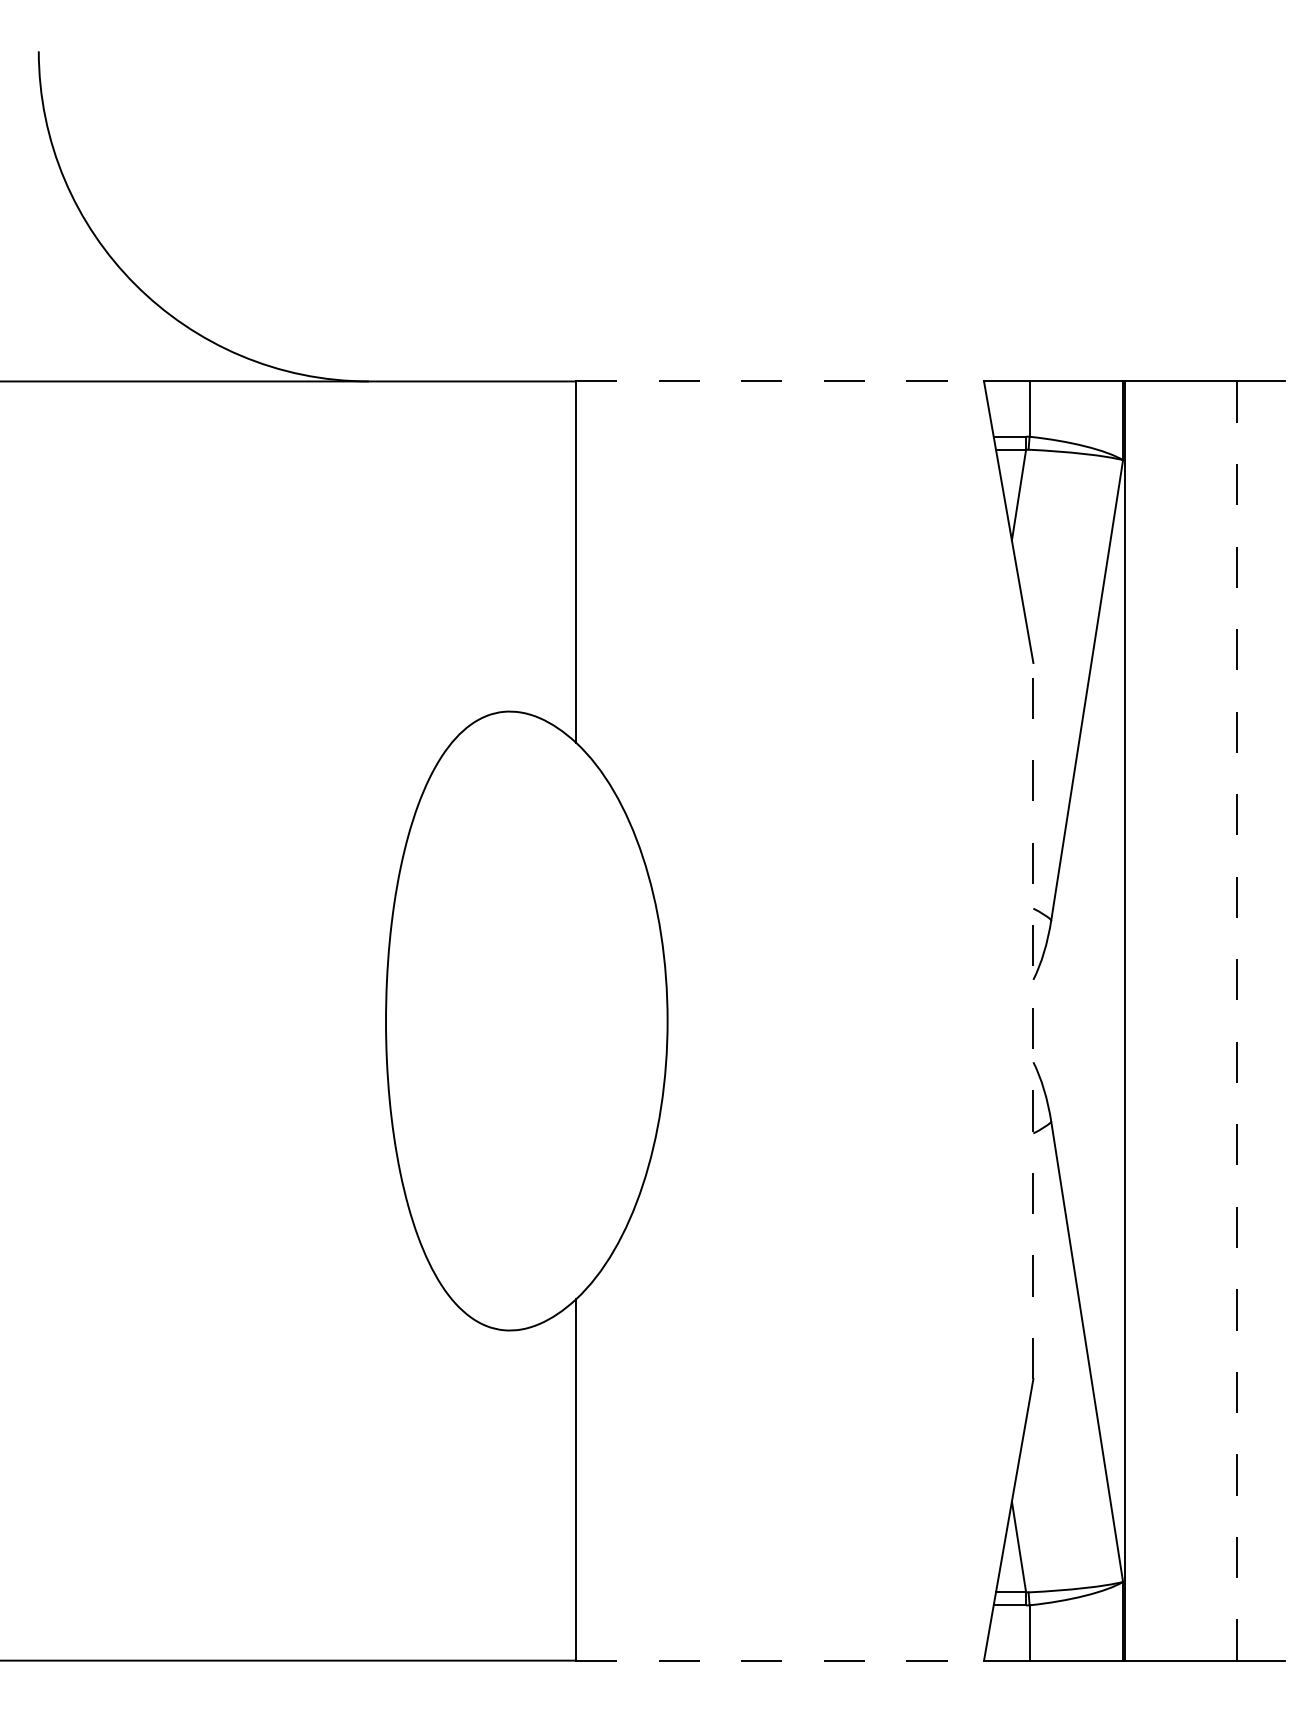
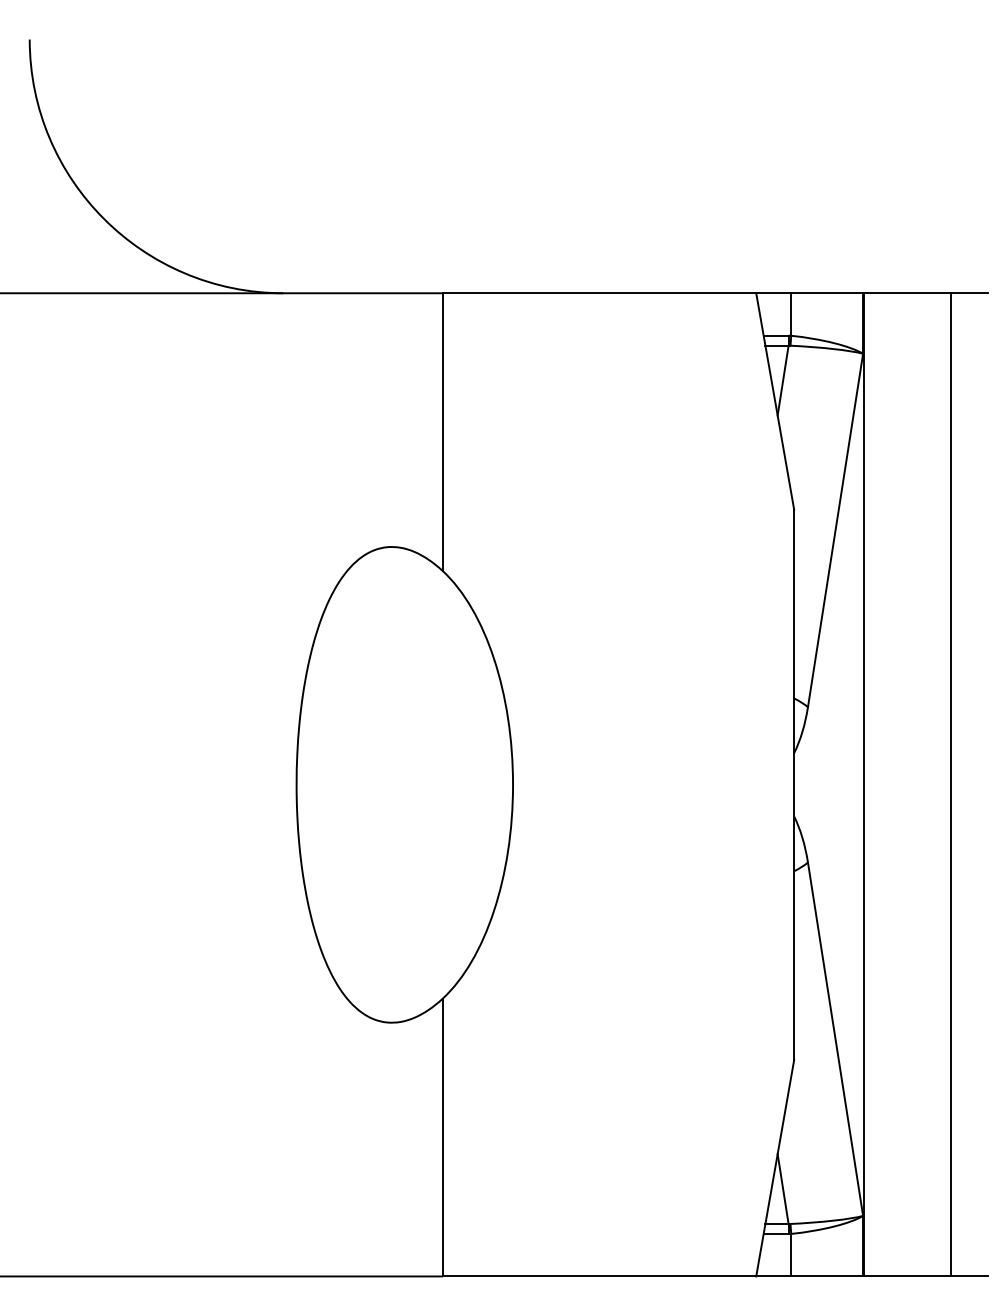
line: (780, 381) -> (599, 293), dashed -> solid
line: (1033, 1020) -> (794, 784), dashed -> solid
line: (1237, 1021) -> (951, 785), dashed -> solid
line: (780, 1660) -> (599, 1276), dashed -> solid

